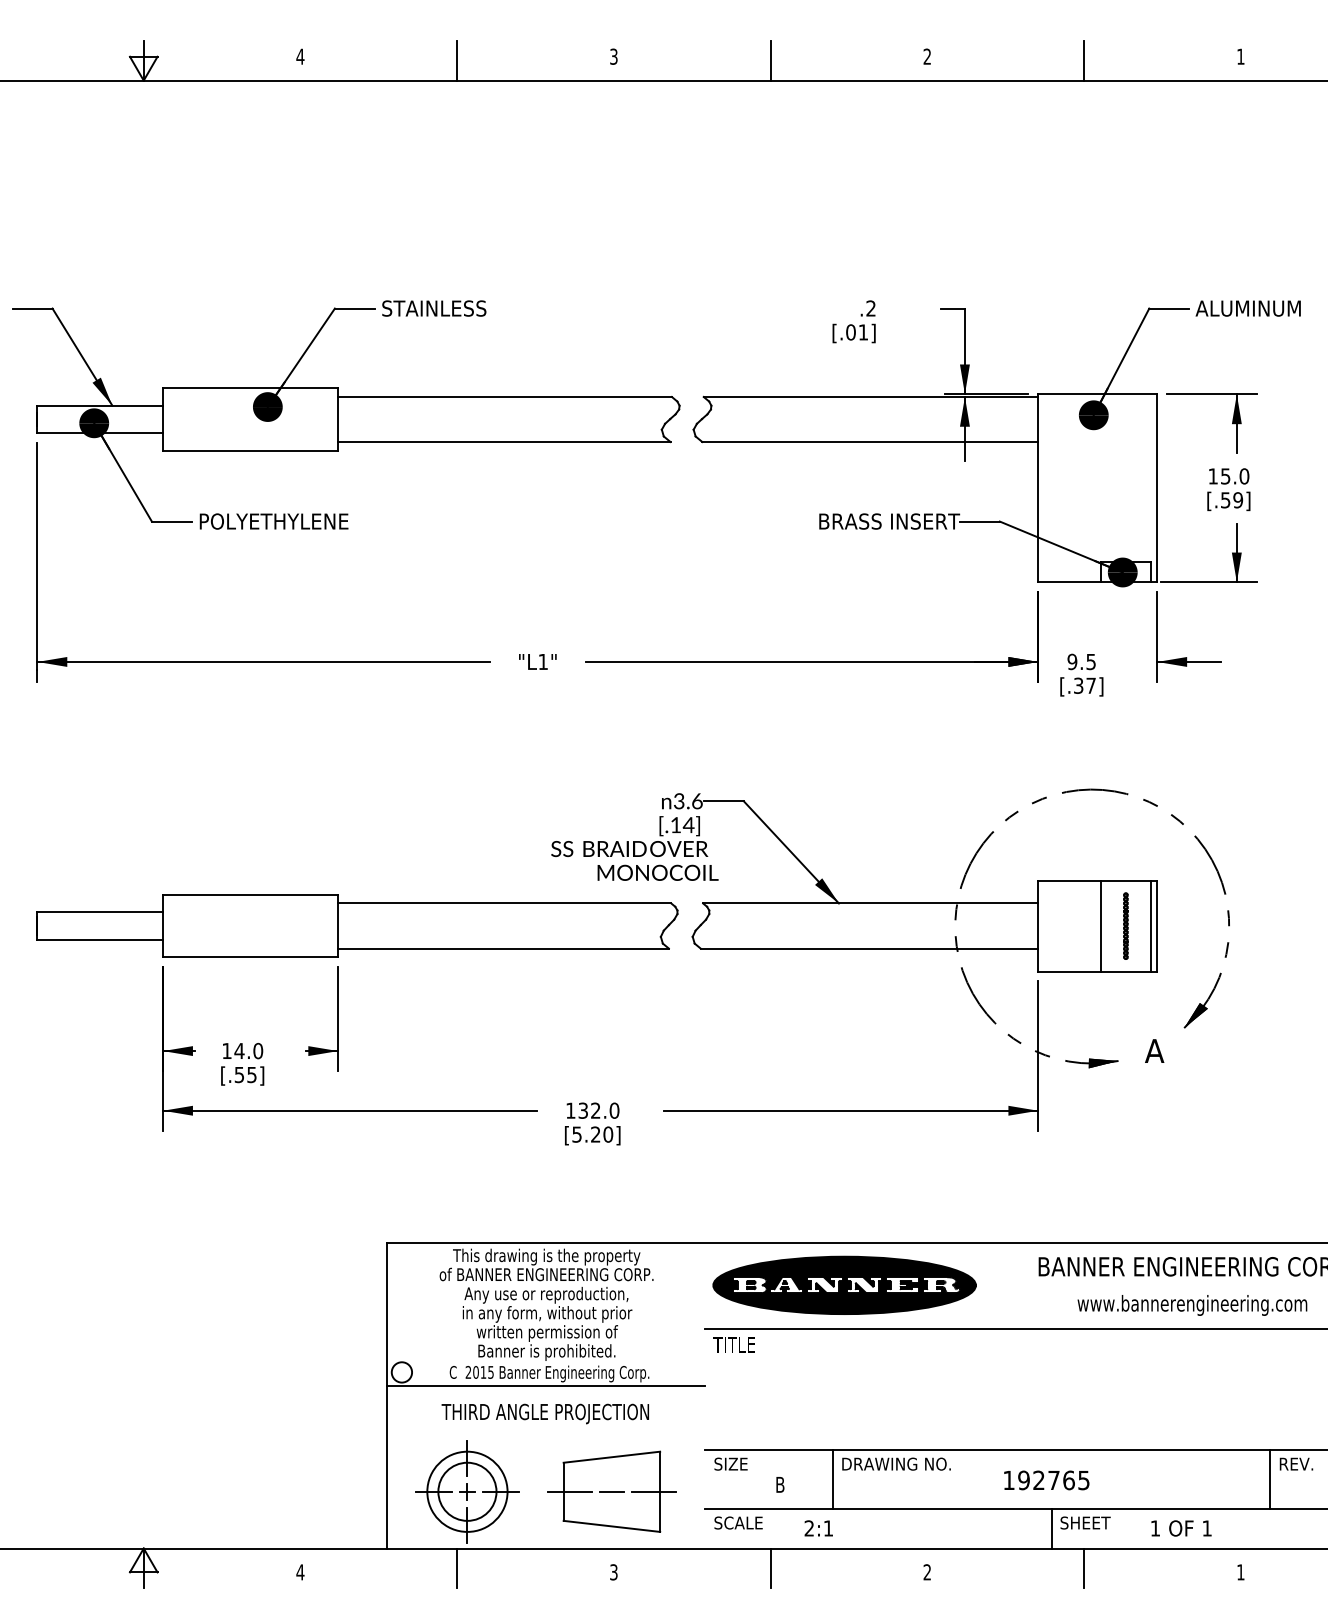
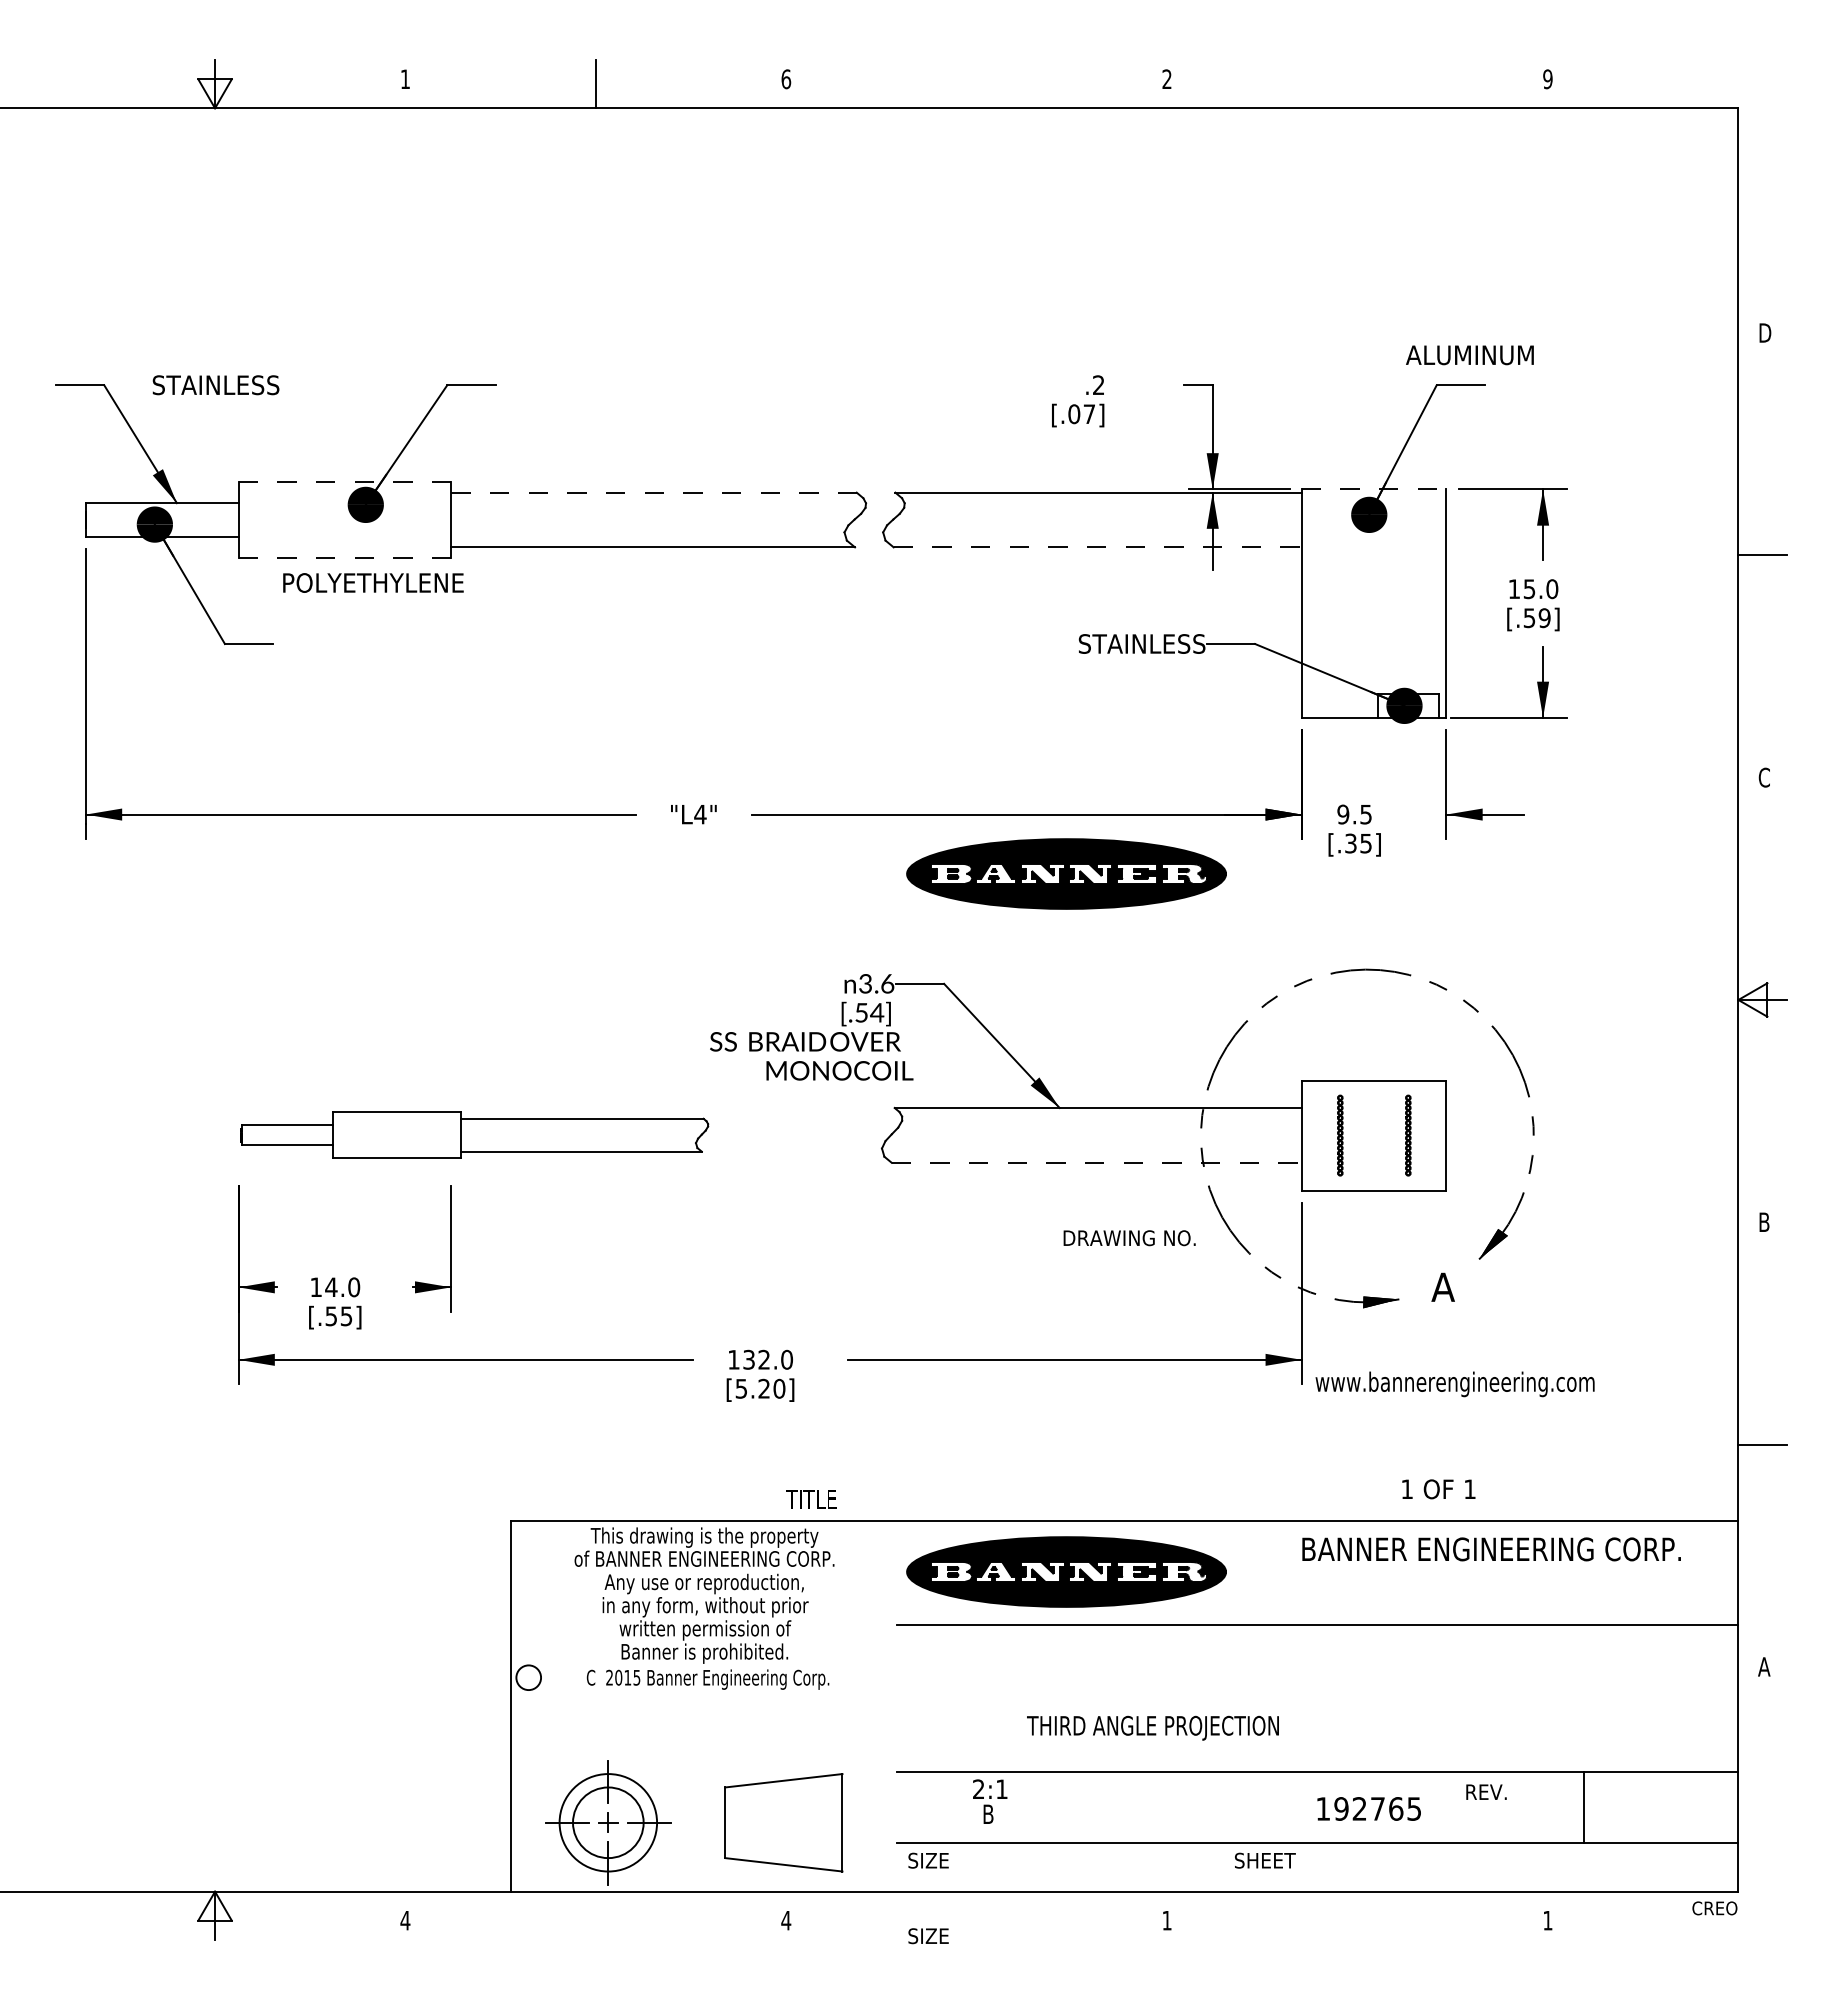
text: (300, 56) -> (405, 78), 4 -> 1
text: (614, 56) -> (786, 79), 3 -> 6
text: (1240, 56) -> (1547, 79), 1 -> 9
line: (770, 60) -> (976, 83), removed
line: (1084, 60) -> (1357, 83), removed
text: (433, 308) -> (215, 385), moved
text: (1247, 308) -> (1469, 355), moved
text: (862, 331) -> (1088, 413), [.01] -> [.07]
line: (250, 387) -> (344, 481), solid -> dashed
line: (1098, 394) -> (1374, 489), solid -> dashed
line: (505, 396) -> (654, 492), solid -> dashed
line: (870, 442) -> (1098, 547), solid -> dashed
line: (250, 451) -> (344, 558), solid -> dashed
text: (274, 521) -> (373, 582), moved
text: (889, 521) -> (1120, 643), BRASS INSERT -> STAINLESS
text: (543, 661) -> (700, 814), "L1" -> "L4"
text: (1090, 685) -> (1365, 843), [.37] -> [.35]
part: (844, 710) -> (1066, 873), added
text: (675, 824) -> (861, 1012), [.14] -> [.54]
part: (357, 925) -> (474, 1134), size x0.6
part: (1070, 926) -> (1340, 1135), added
line: (1100, 926) -> (1377, 1135), removed
line: (1150, 926) -> (1438, 1135), removed
line: (870, 948) -> (1097, 1162), solid -> dashed
text: (1191, 1305) -> (1454, 1384), moved
text: (734, 1345) -> (811, 1499), moved
line: (545, 1386) -> (703, 1694), removed
text: (544, 1413) -> (1152, 1727), moved
text: (1296, 1463) -> (1486, 1791), moved
text: (730, 1464) -> (928, 1936), moved
text: (896, 1464) -> (1129, 1238), moved
line: (833, 1479) -> (1052, 1807), removed
text: (1046, 1480) -> (1368, 1808), moved
line: (569, 1491) -> (732, 1822), removed
line: (611, 1491) -> (783, 1822), removed
line: (653, 1491) -> (834, 1822), removed
text: (743, 1522) -> (943, 1860), SCALE -> SIZE
text: (1085, 1522) -> (1265, 1860), moved
text: (819, 1527) -> (990, 1788), moved
line: (1051, 1528) -> (1317, 1867), removed
text: (1181, 1528) -> (1438, 1489), moved
line: (456, 1568) -> (595, 1915), removed
line: (770, 1568) -> (976, 1915), removed
line: (1084, 1568) -> (1357, 1915), removed
text: (614, 1572) -> (786, 1920), 3 -> 4
text: (926, 1572) -> (1166, 1920), 2 -> 1

